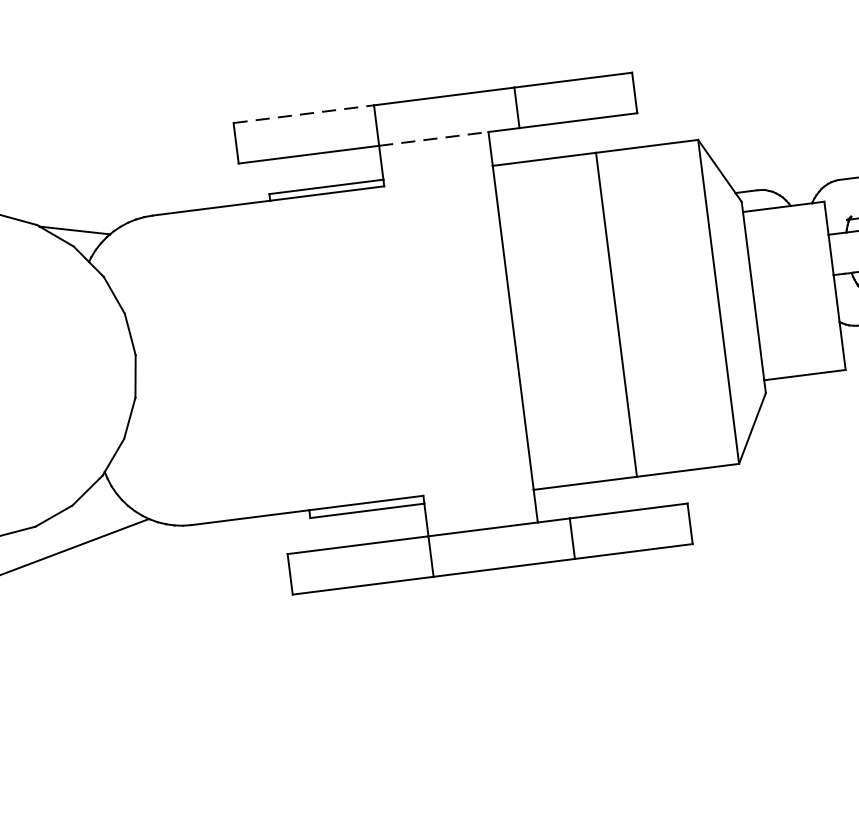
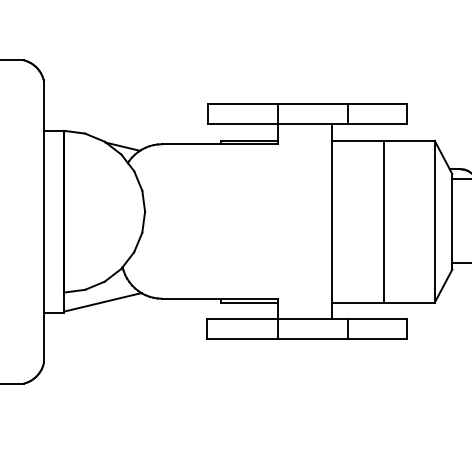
line: (305, 113) -> (243, 103), dashed -> solid
line: (434, 139) -> (305, 124), dashed -> solid

